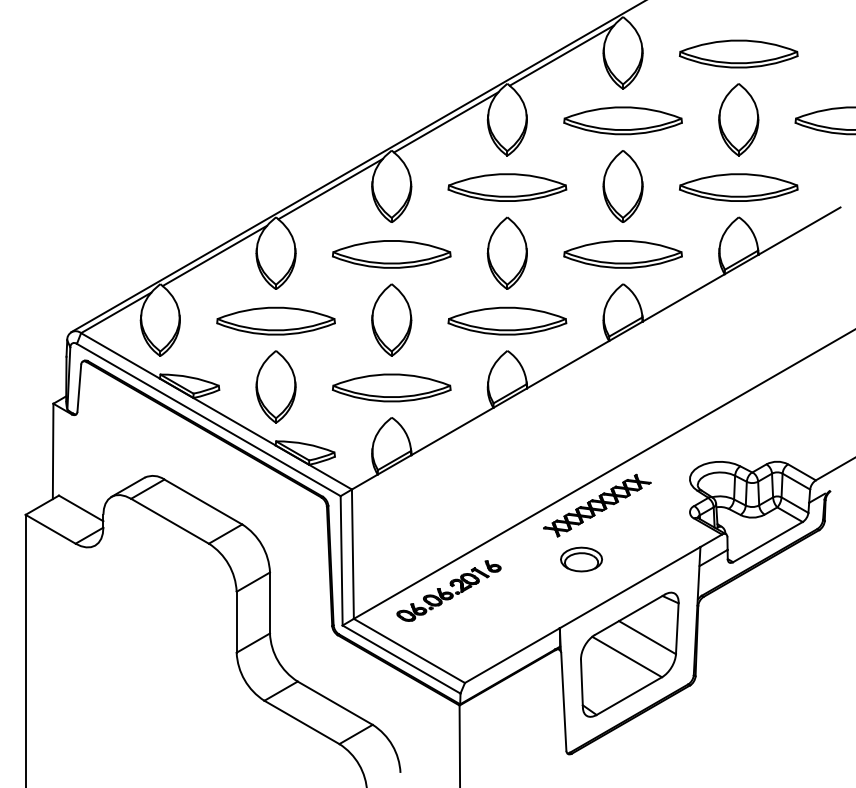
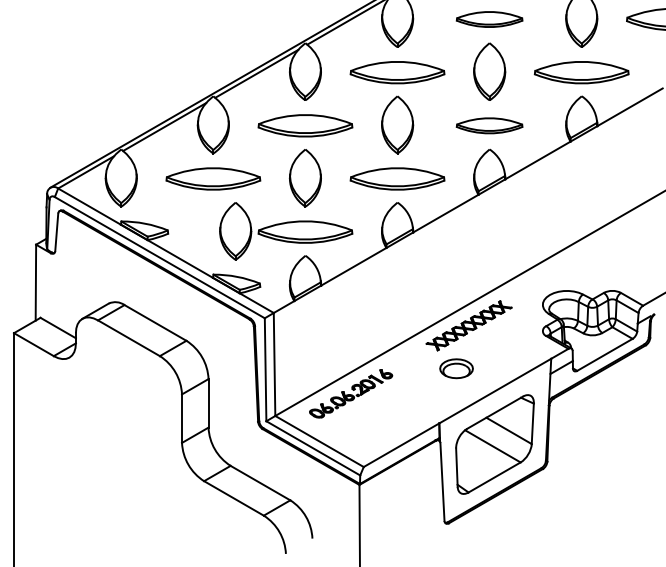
part: (622, 120) -> (489, 19), size x0.7
part: (622, 254) -> (489, 125), size x0.7
part: (275, 386) -> (235, 230), moved

